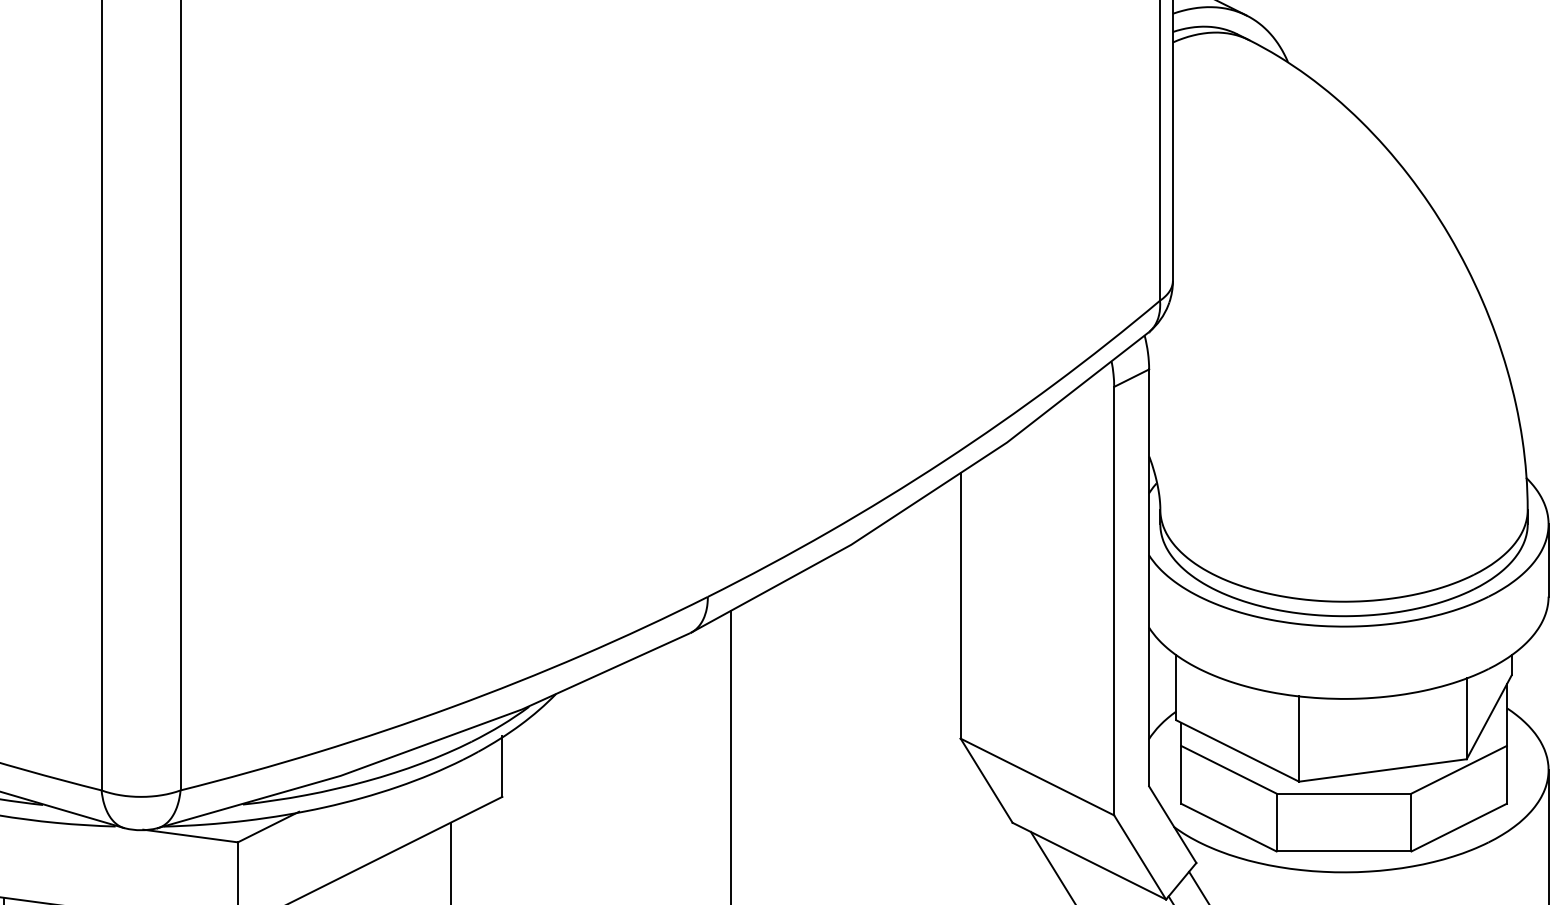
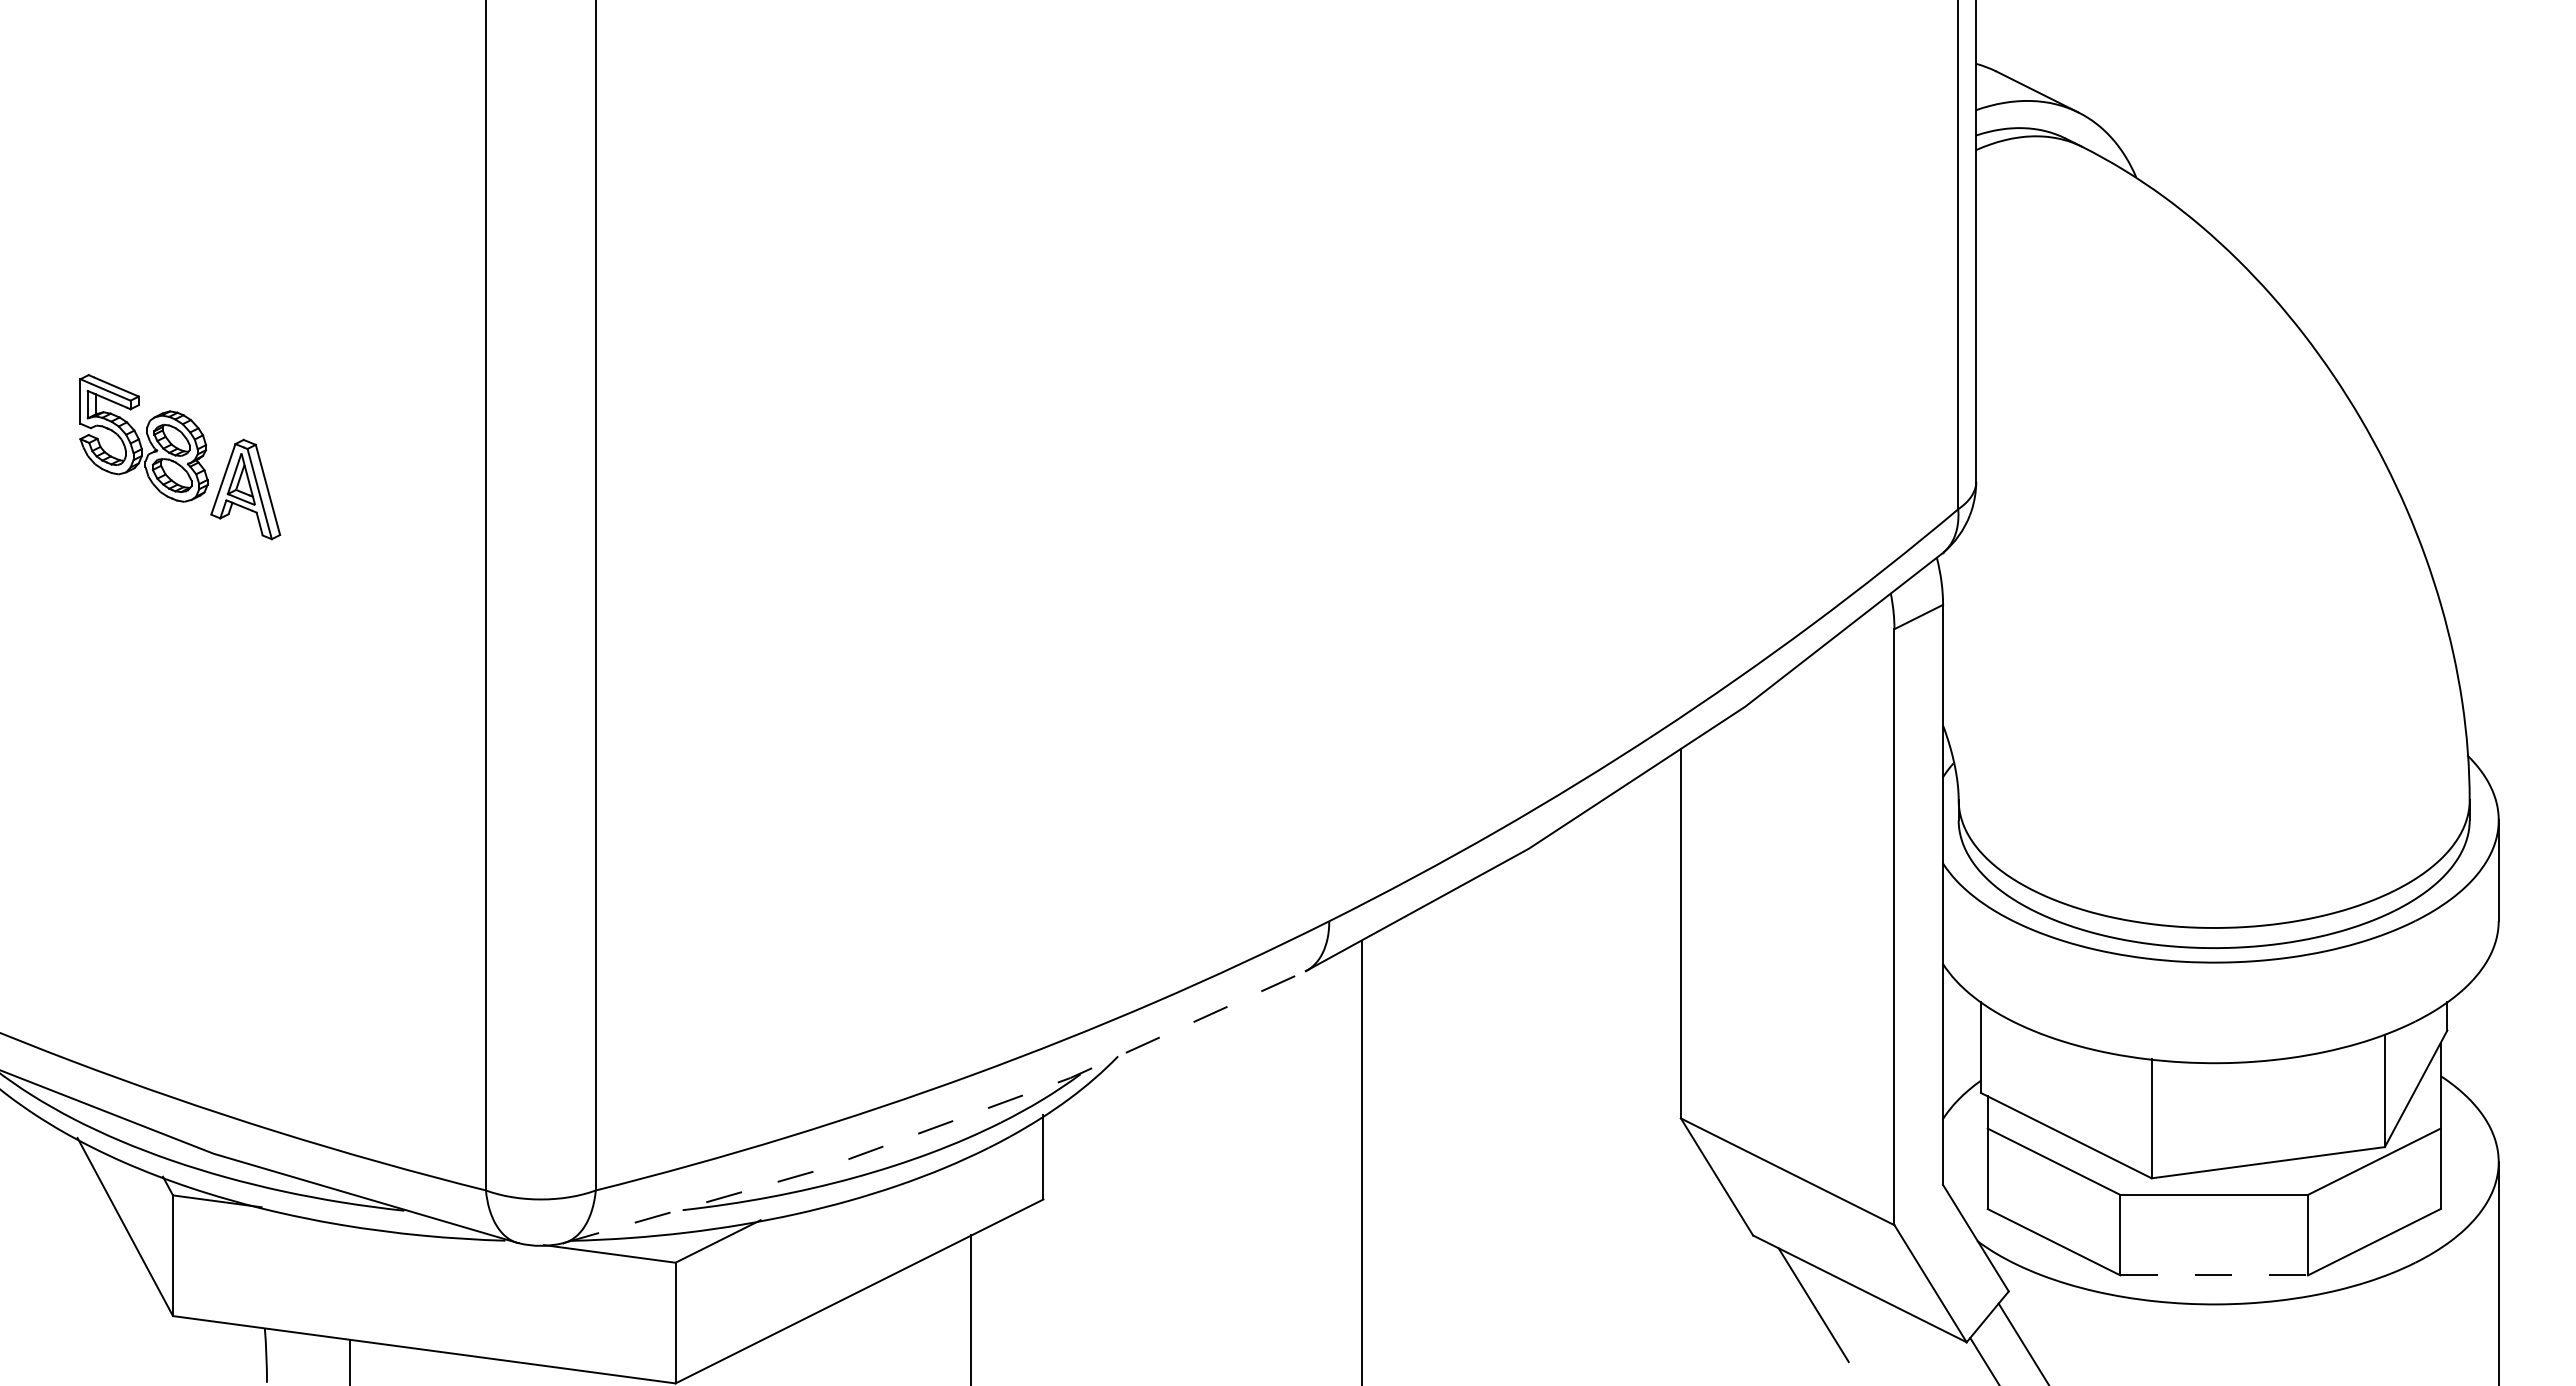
line: (429, 743) -> (941, 1125), solid -> dashed
line: (1344, 851) -> (2214, 1275), solid -> dashed

